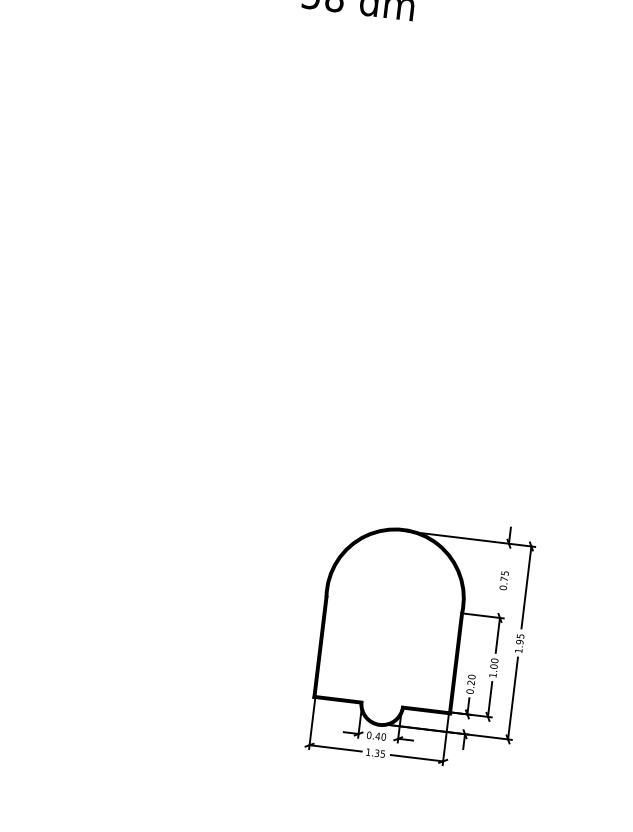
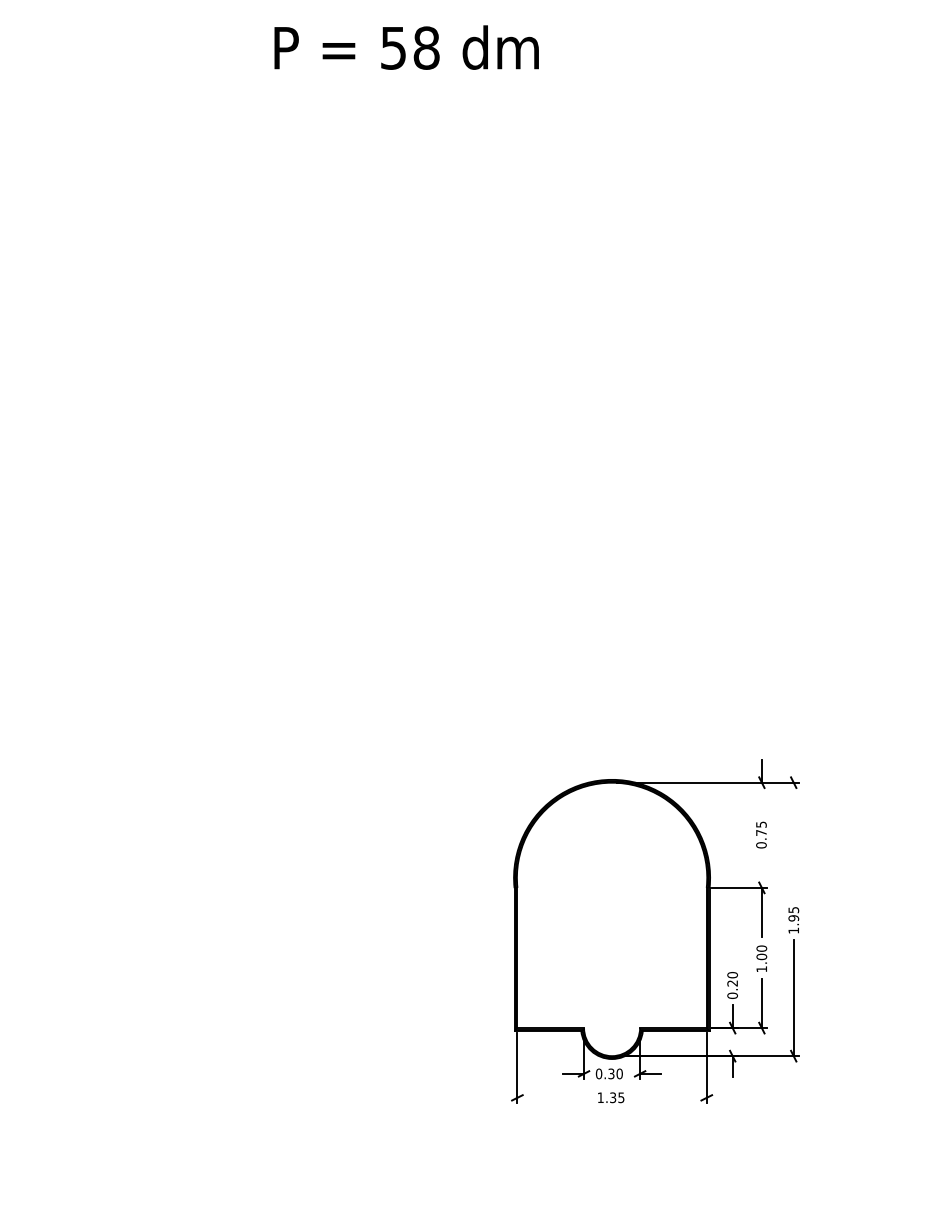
line: (526, 587) -> (793, 840), removed
text: (378, 736) -> (611, 1073), 0.40 -> 0.30
line: (335, 748) -> (554, 1097), removed
line: (416, 757) -> (669, 1097), removed

